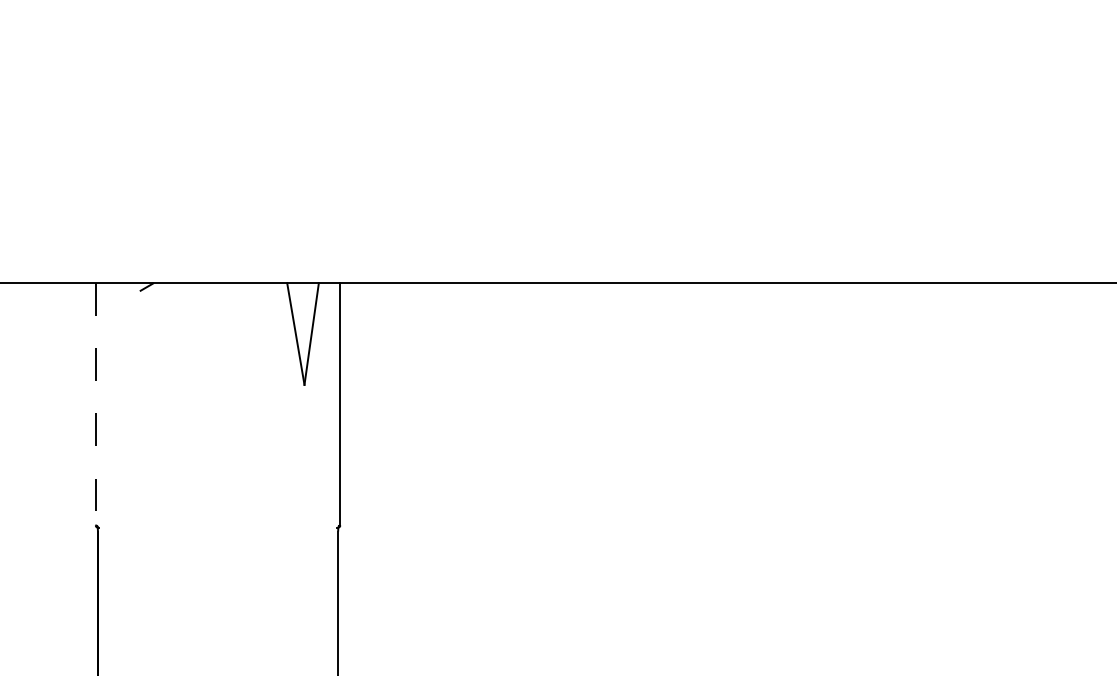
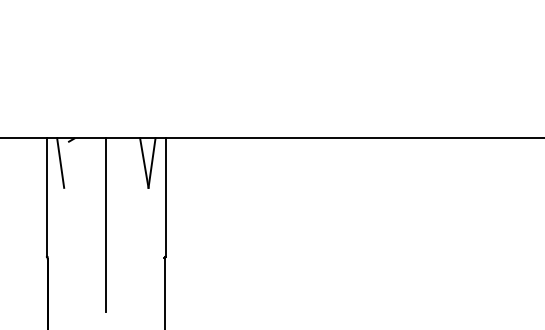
line: (124, 332) -> (60, 162), added
line: (95, 404) -> (46, 197), dashed -> solid
line: (218, 459) -> (106, 224), added

